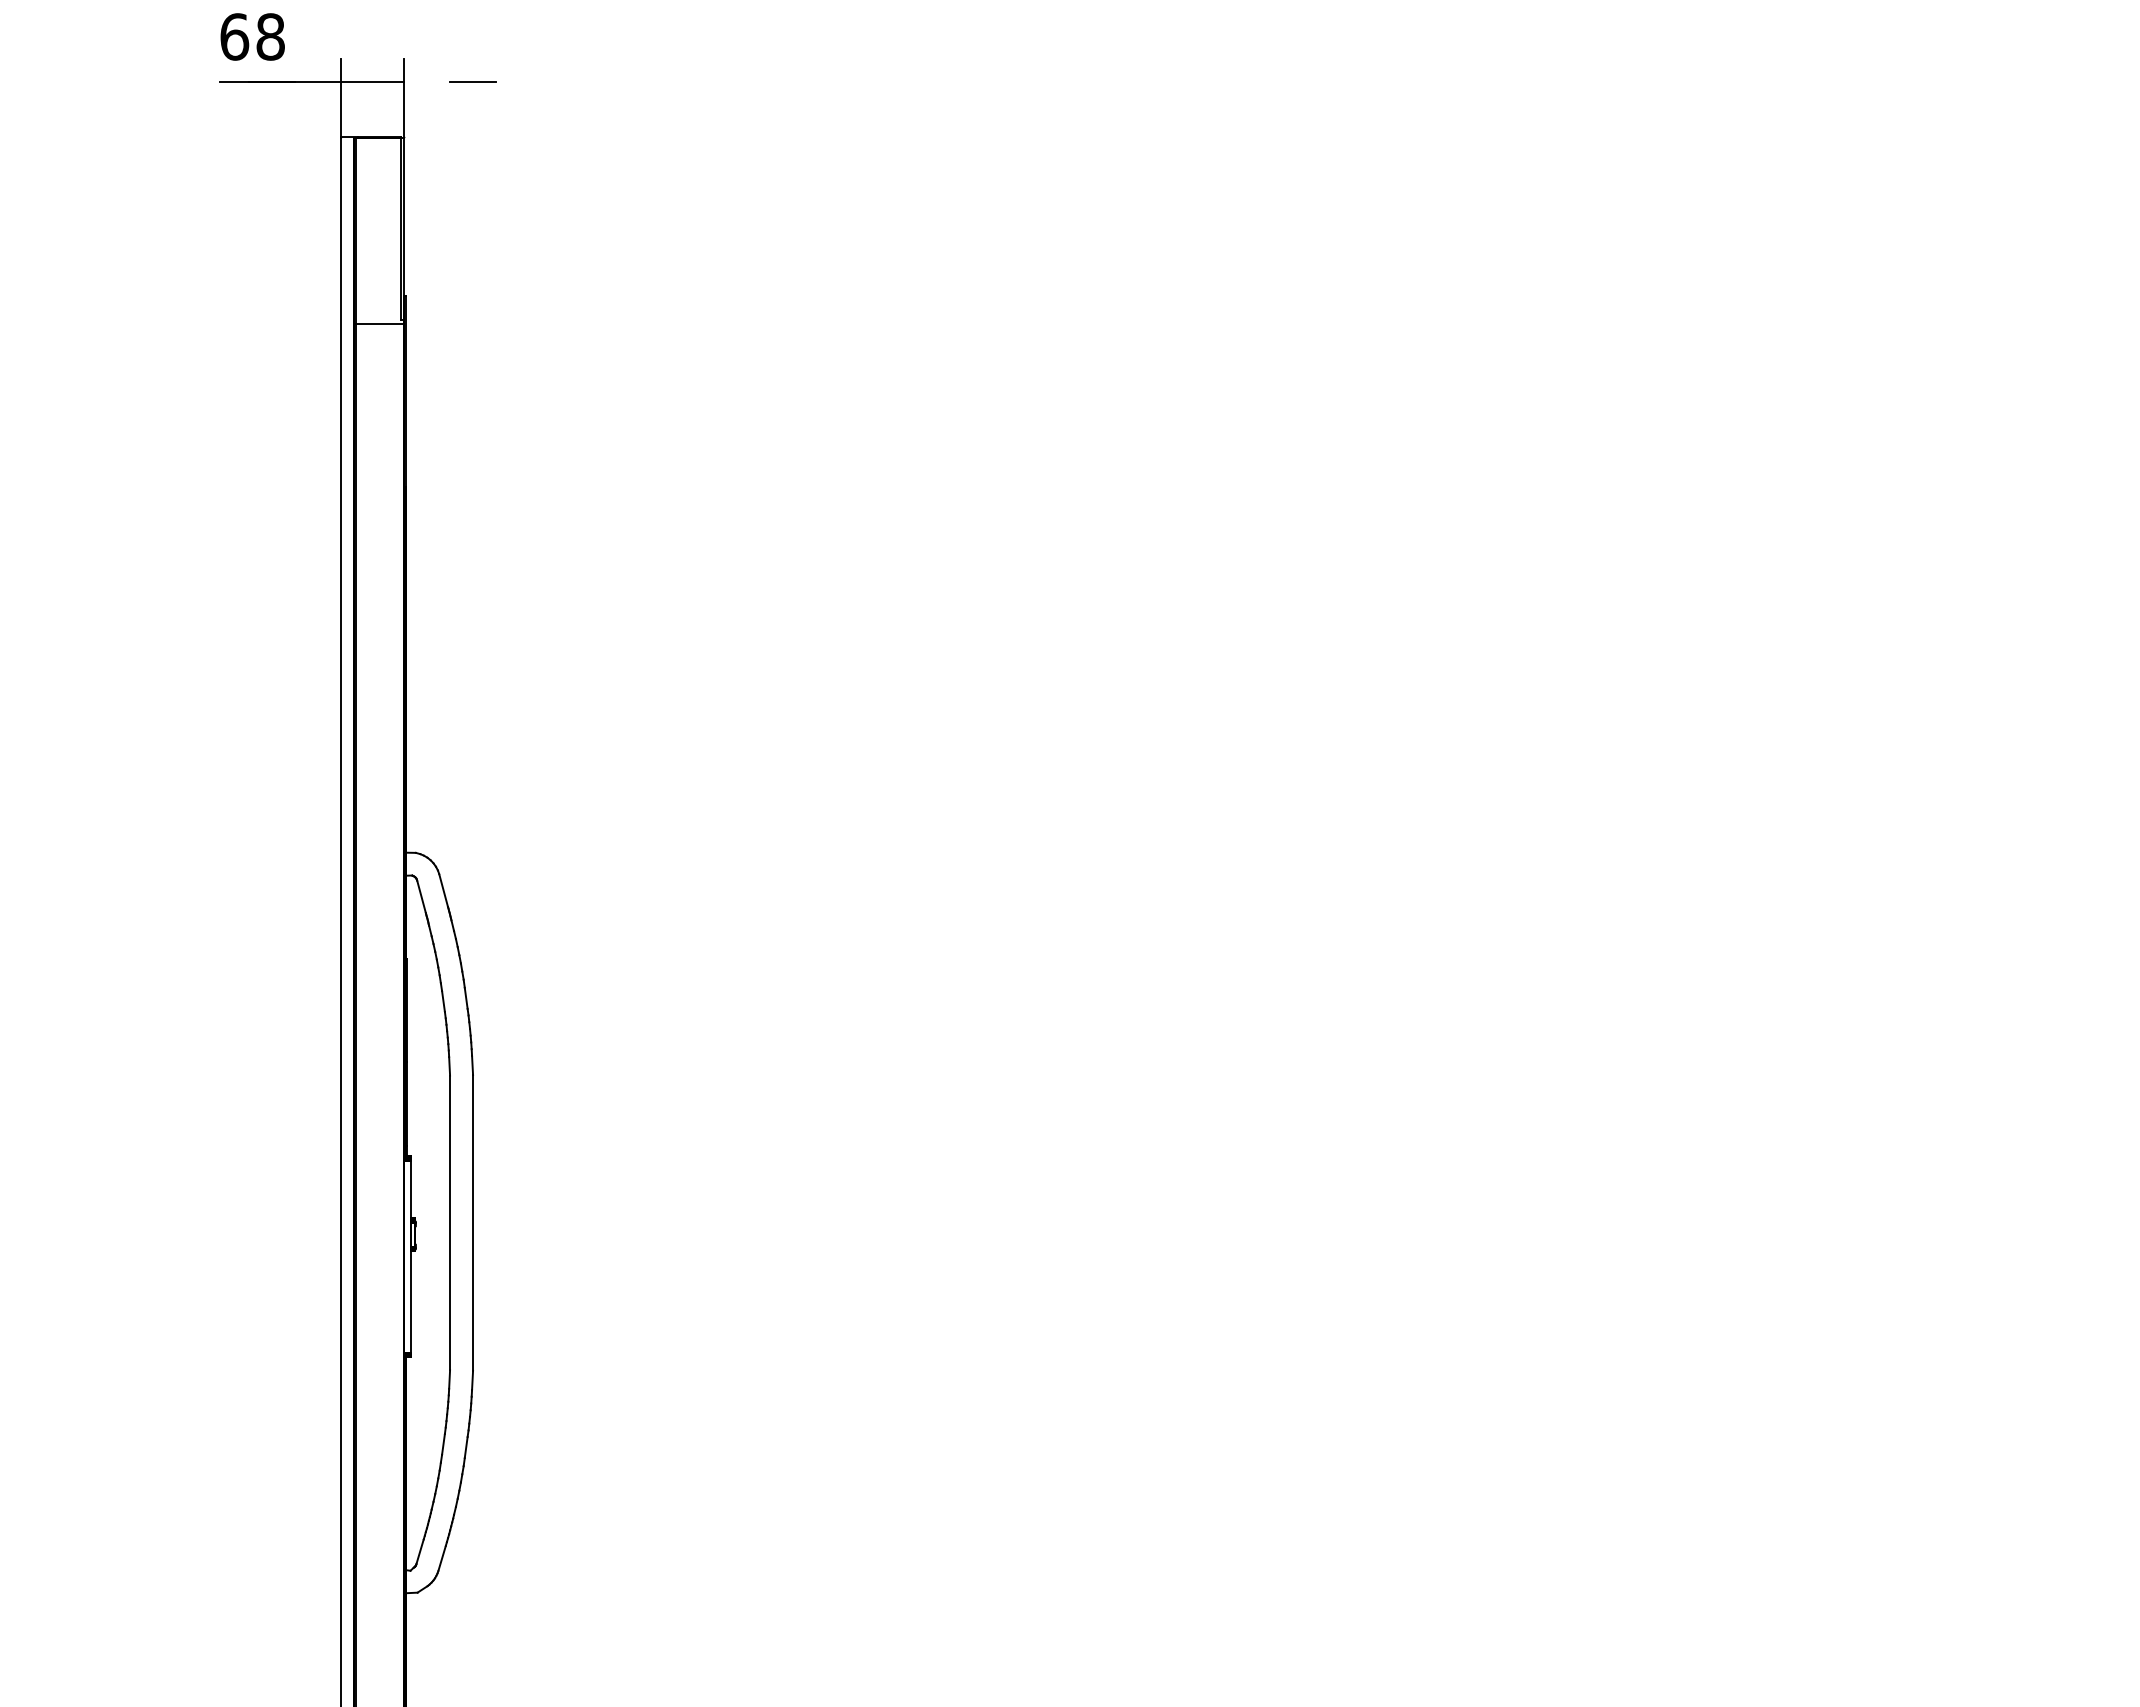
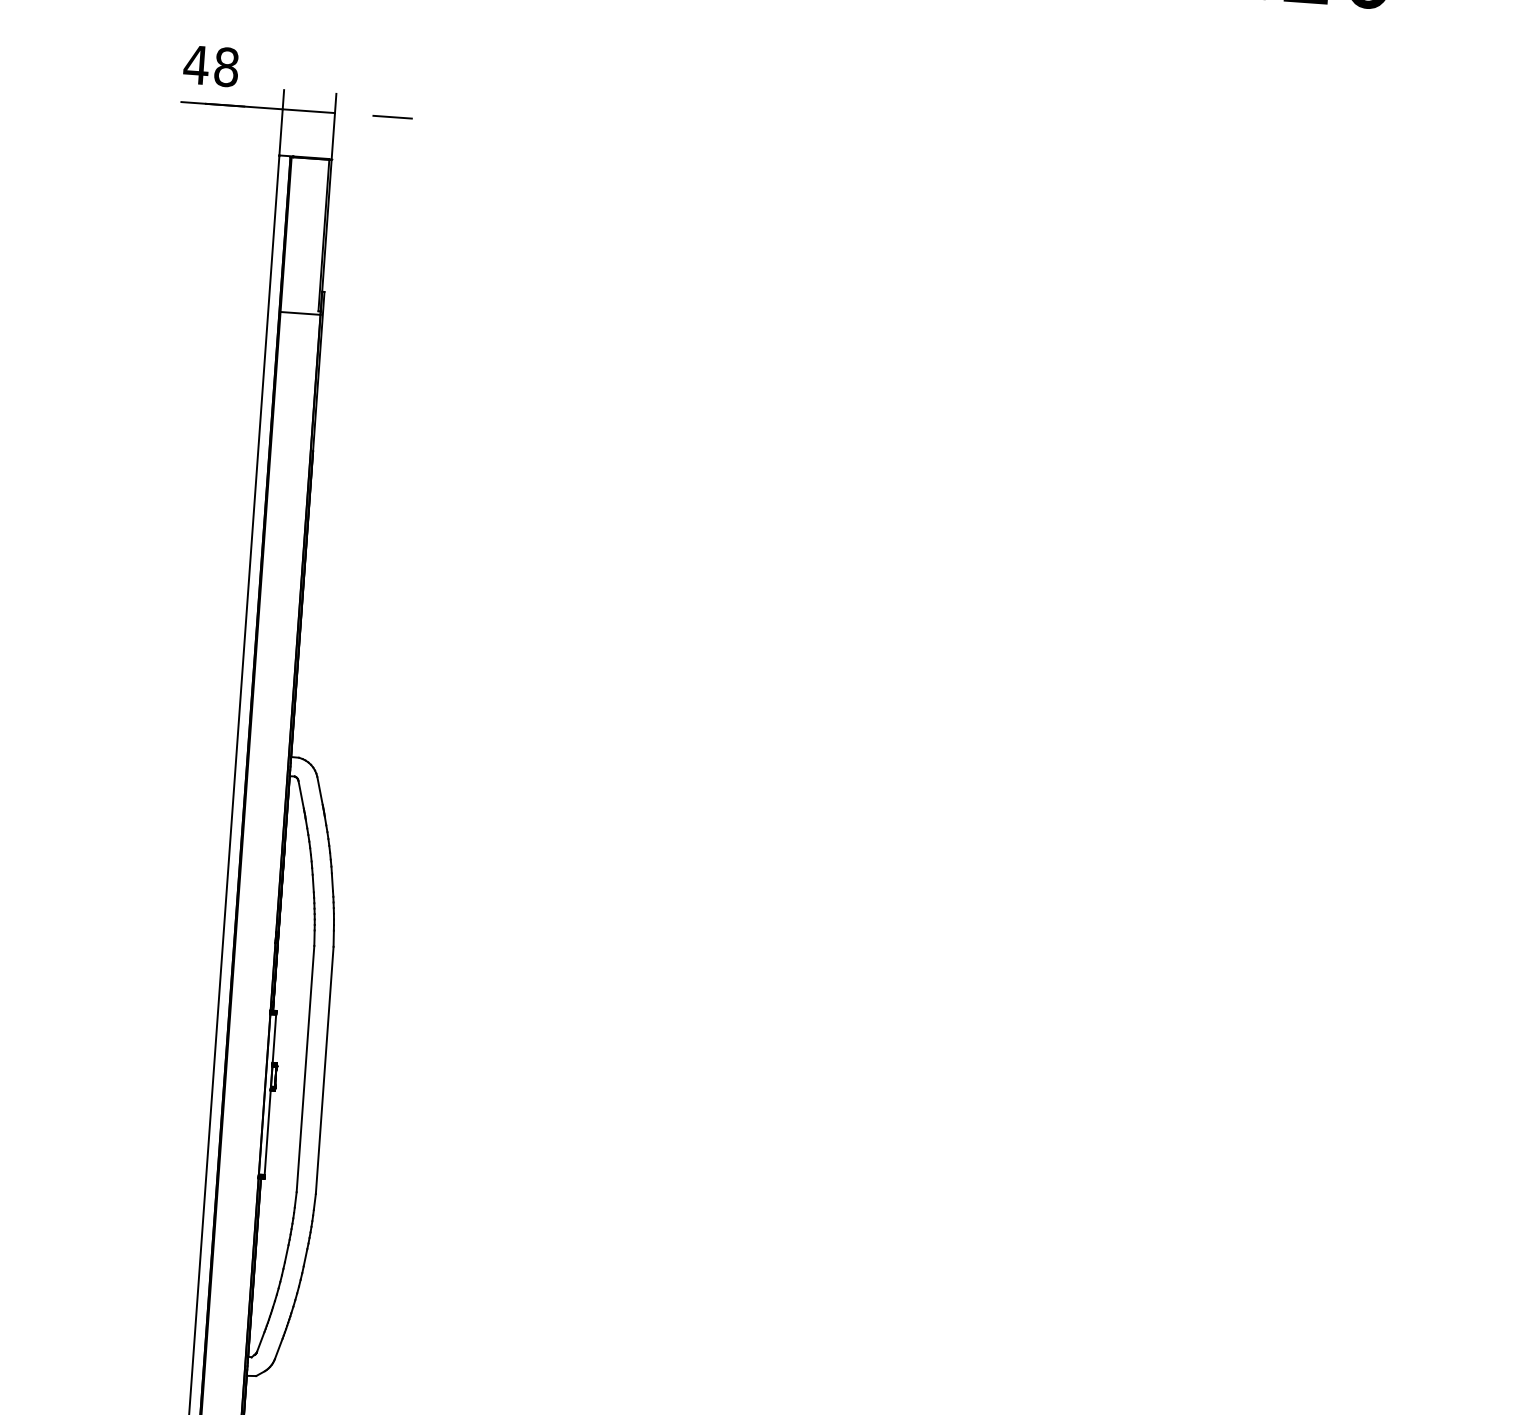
text: (234, 36) -> (196, 64), 68 -> 48

